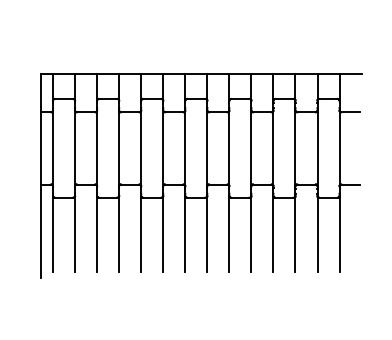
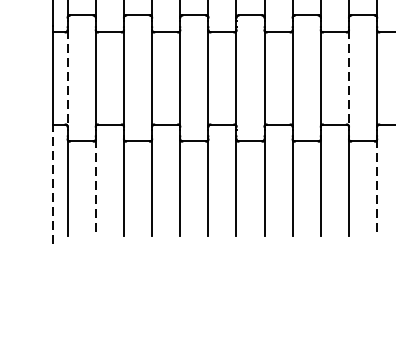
line: (53, 148) -> (68, 78), solid -> dashed
line: (273, 148) -> (349, 78), solid -> dashed
line: (41, 233) -> (53, 187), solid -> dashed
line: (75, 233) -> (96, 187), solid -> dashed
line: (295, 233) -> (377, 187), solid -> dashed

